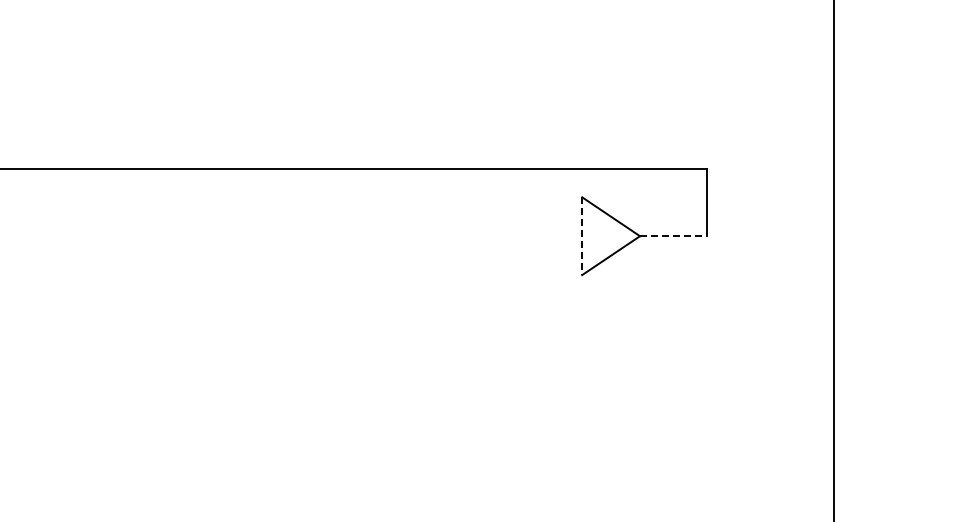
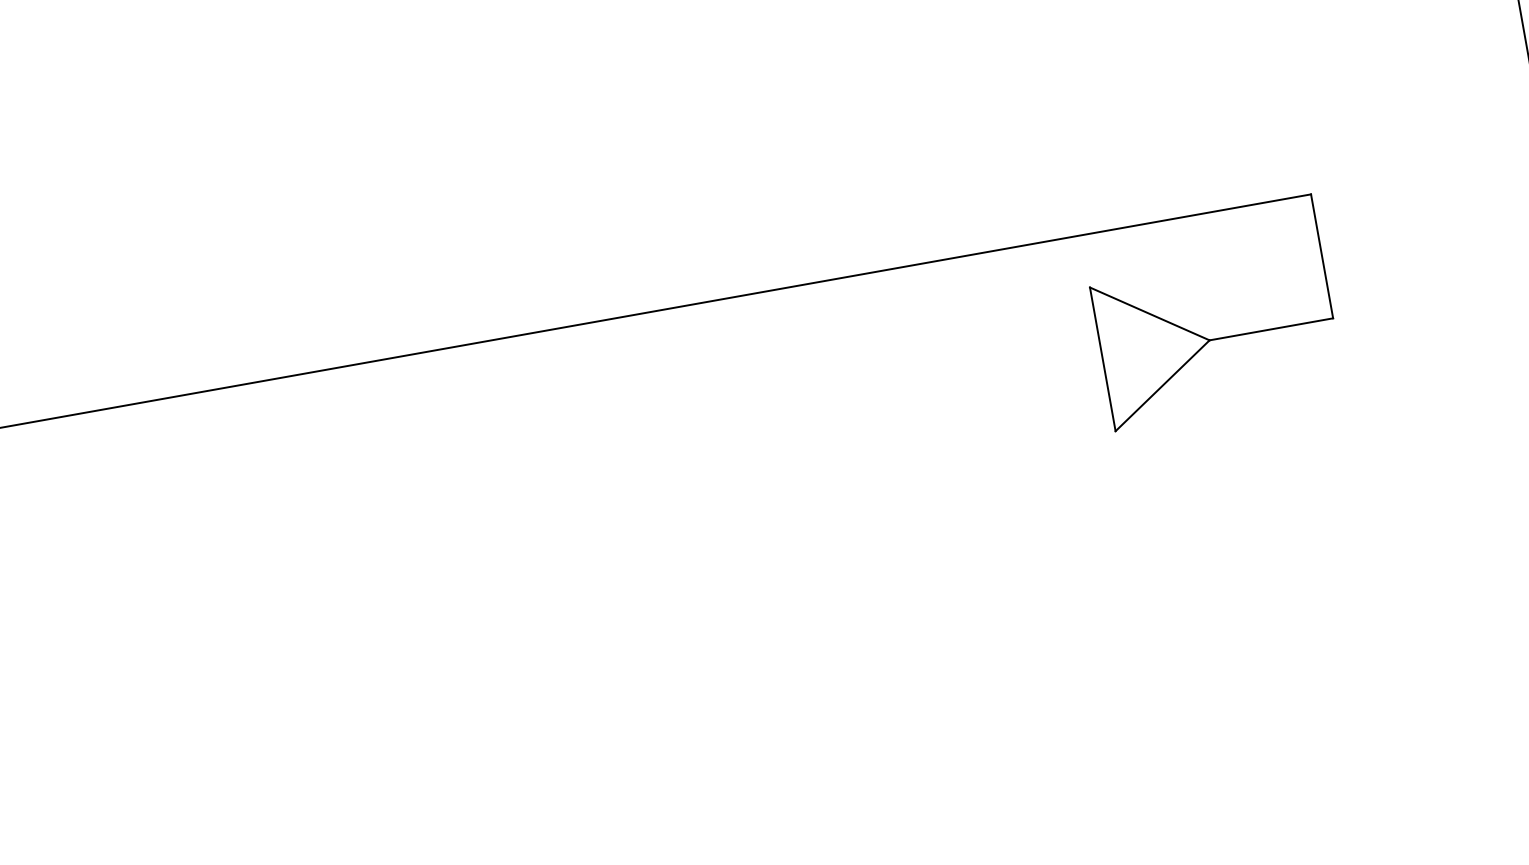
line: (582, 236) -> (1103, 359), dashed -> solid
line: (673, 236) -> (1271, 329), dashed -> solid

